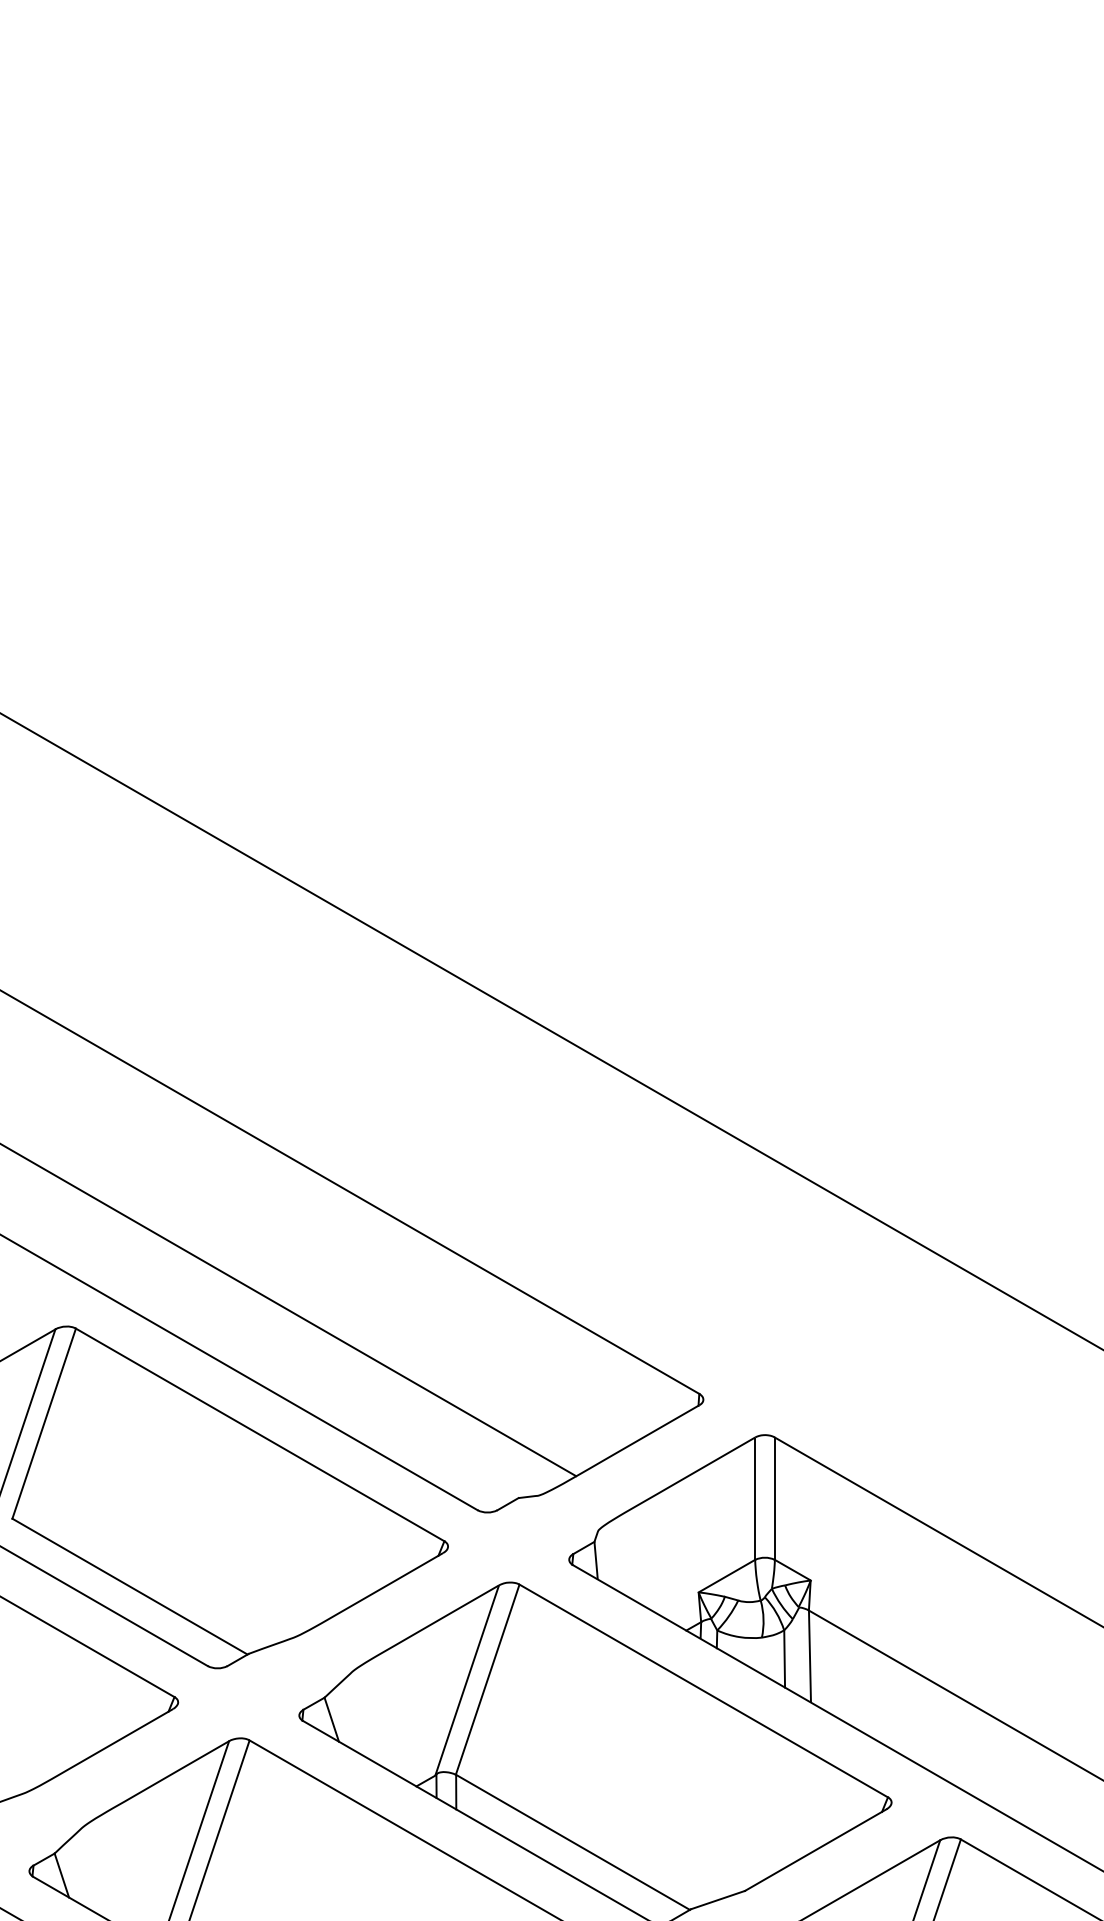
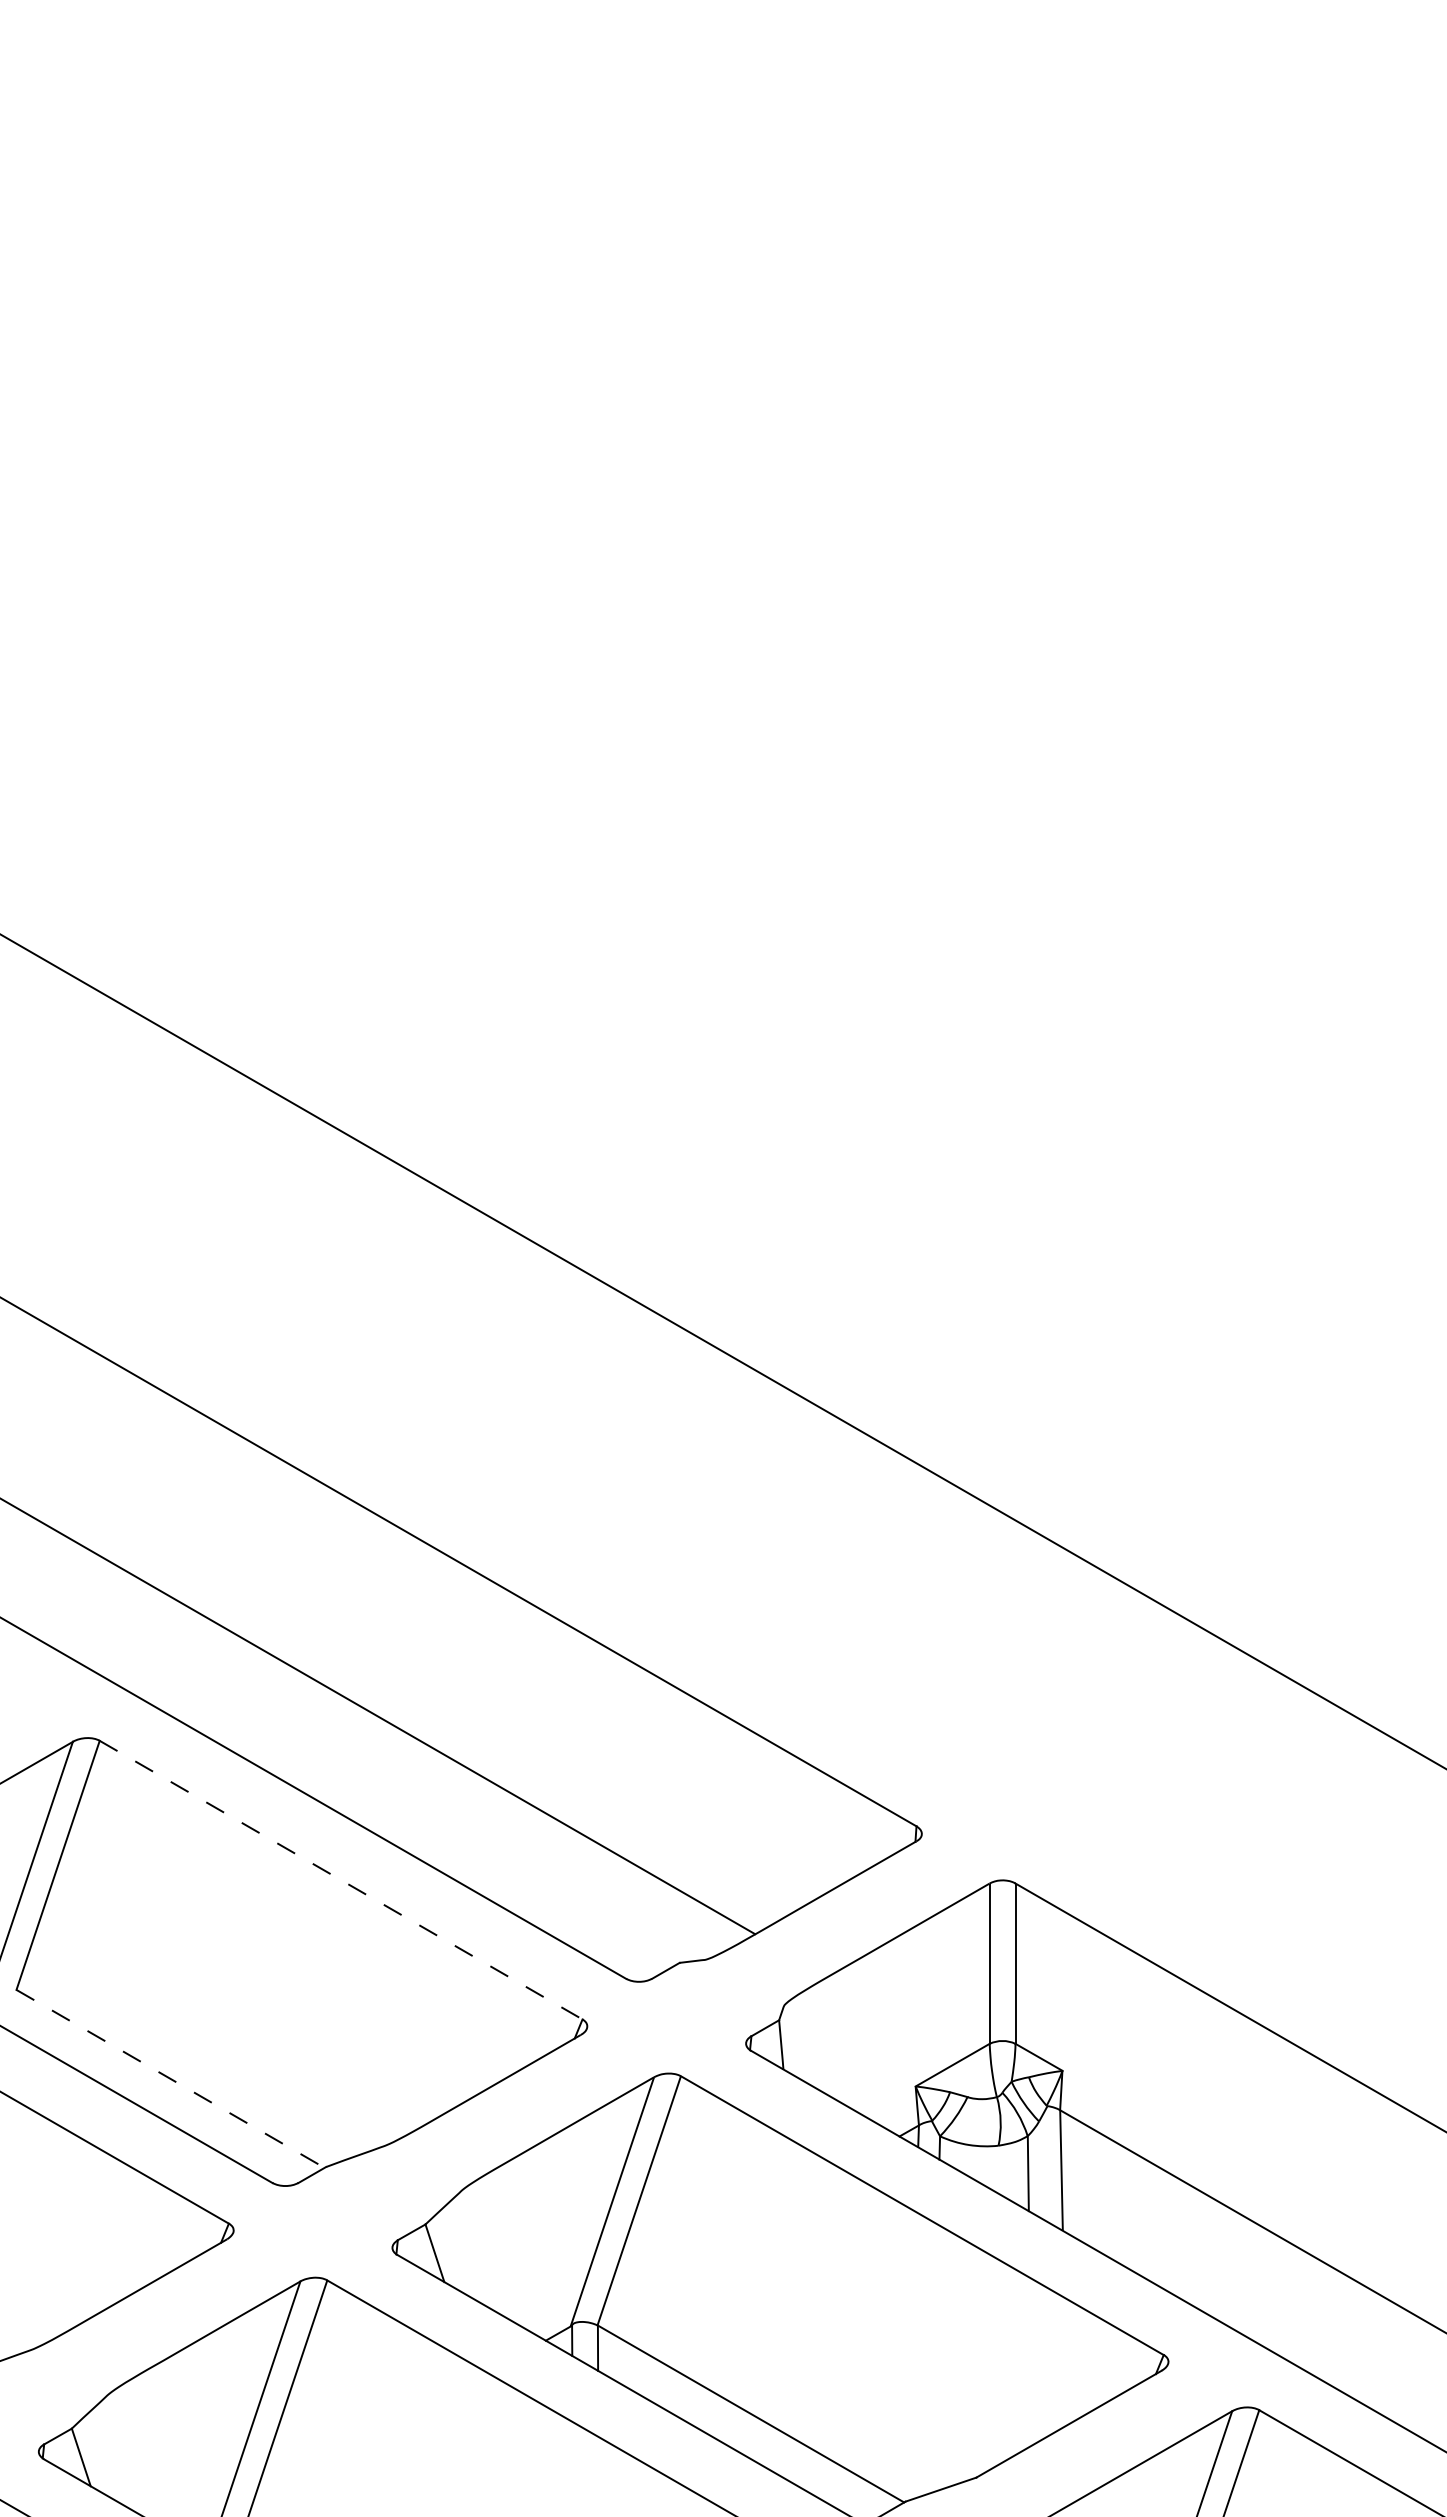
line: (260, 1435) -> (341, 1880), solid -> dashed
line: (129, 1586) -> (170, 2078), solid -> dashed

